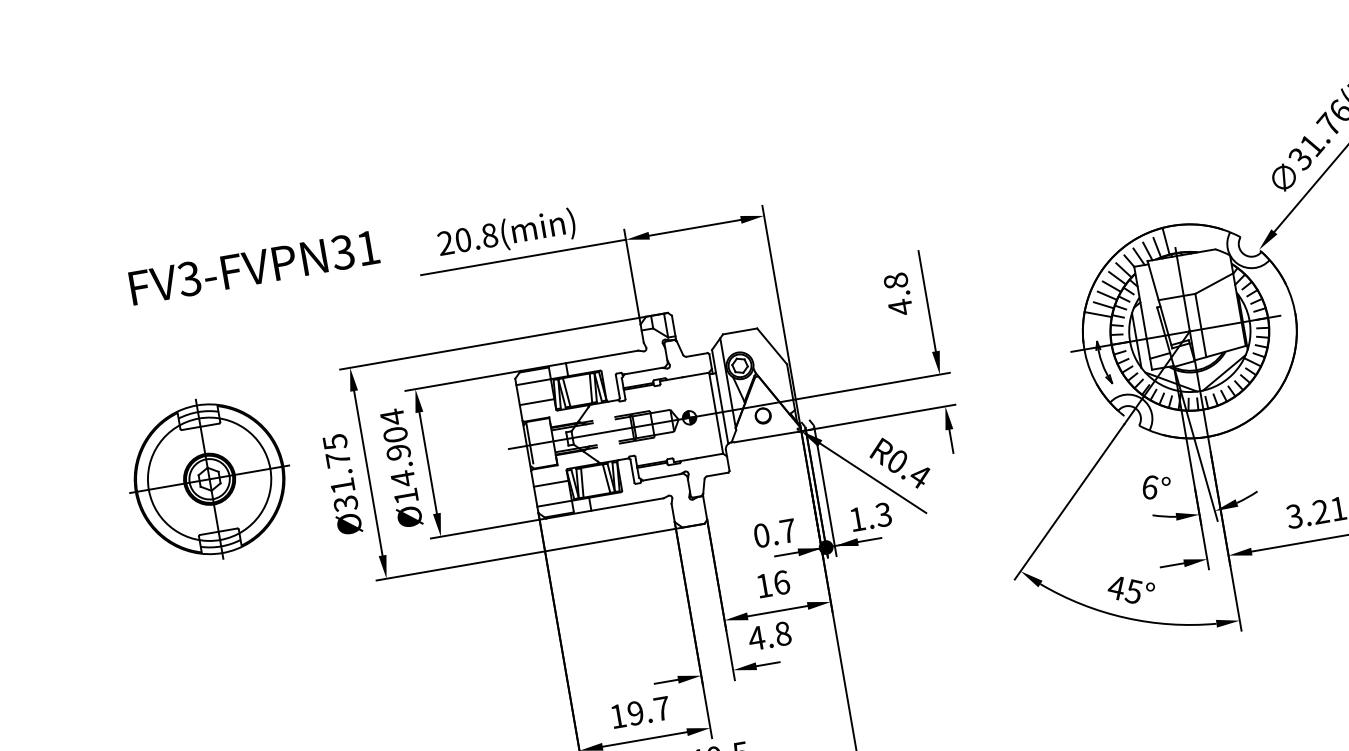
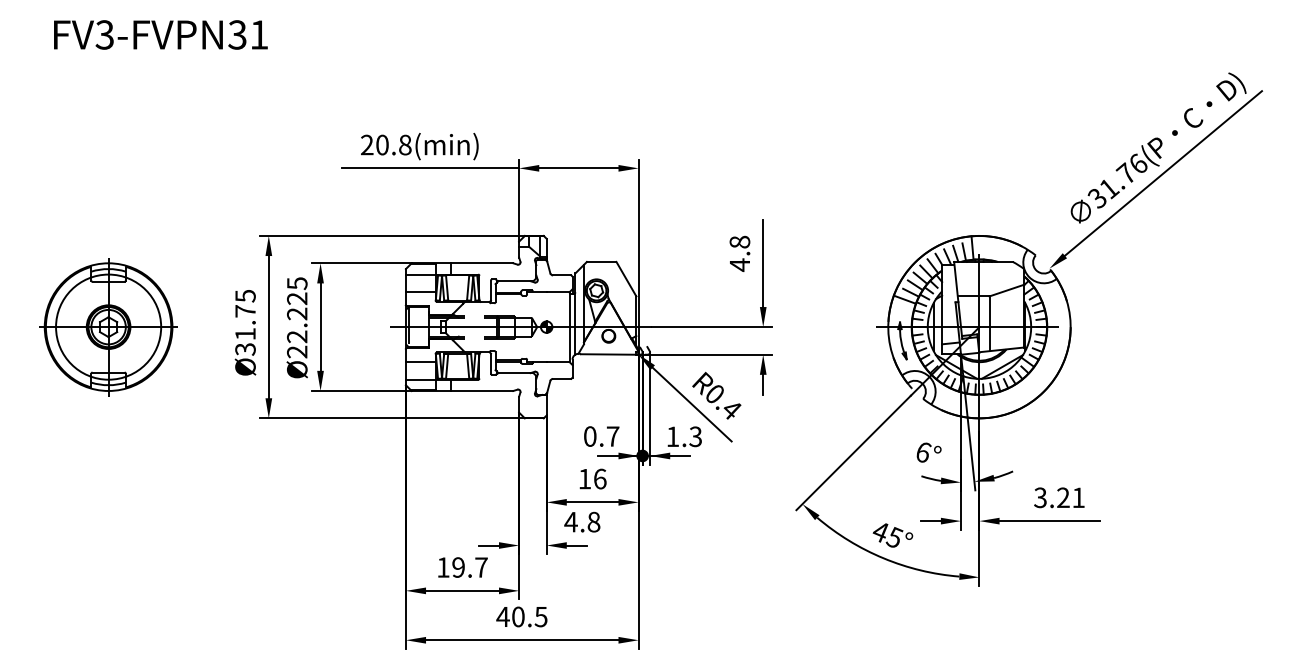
text: (253, 267) -> (160, 34), moved
text: (399, 456) -> (297, 317), Ø14.904 -> Ø22.225
part: (209, 479) -> (108, 327), moved

